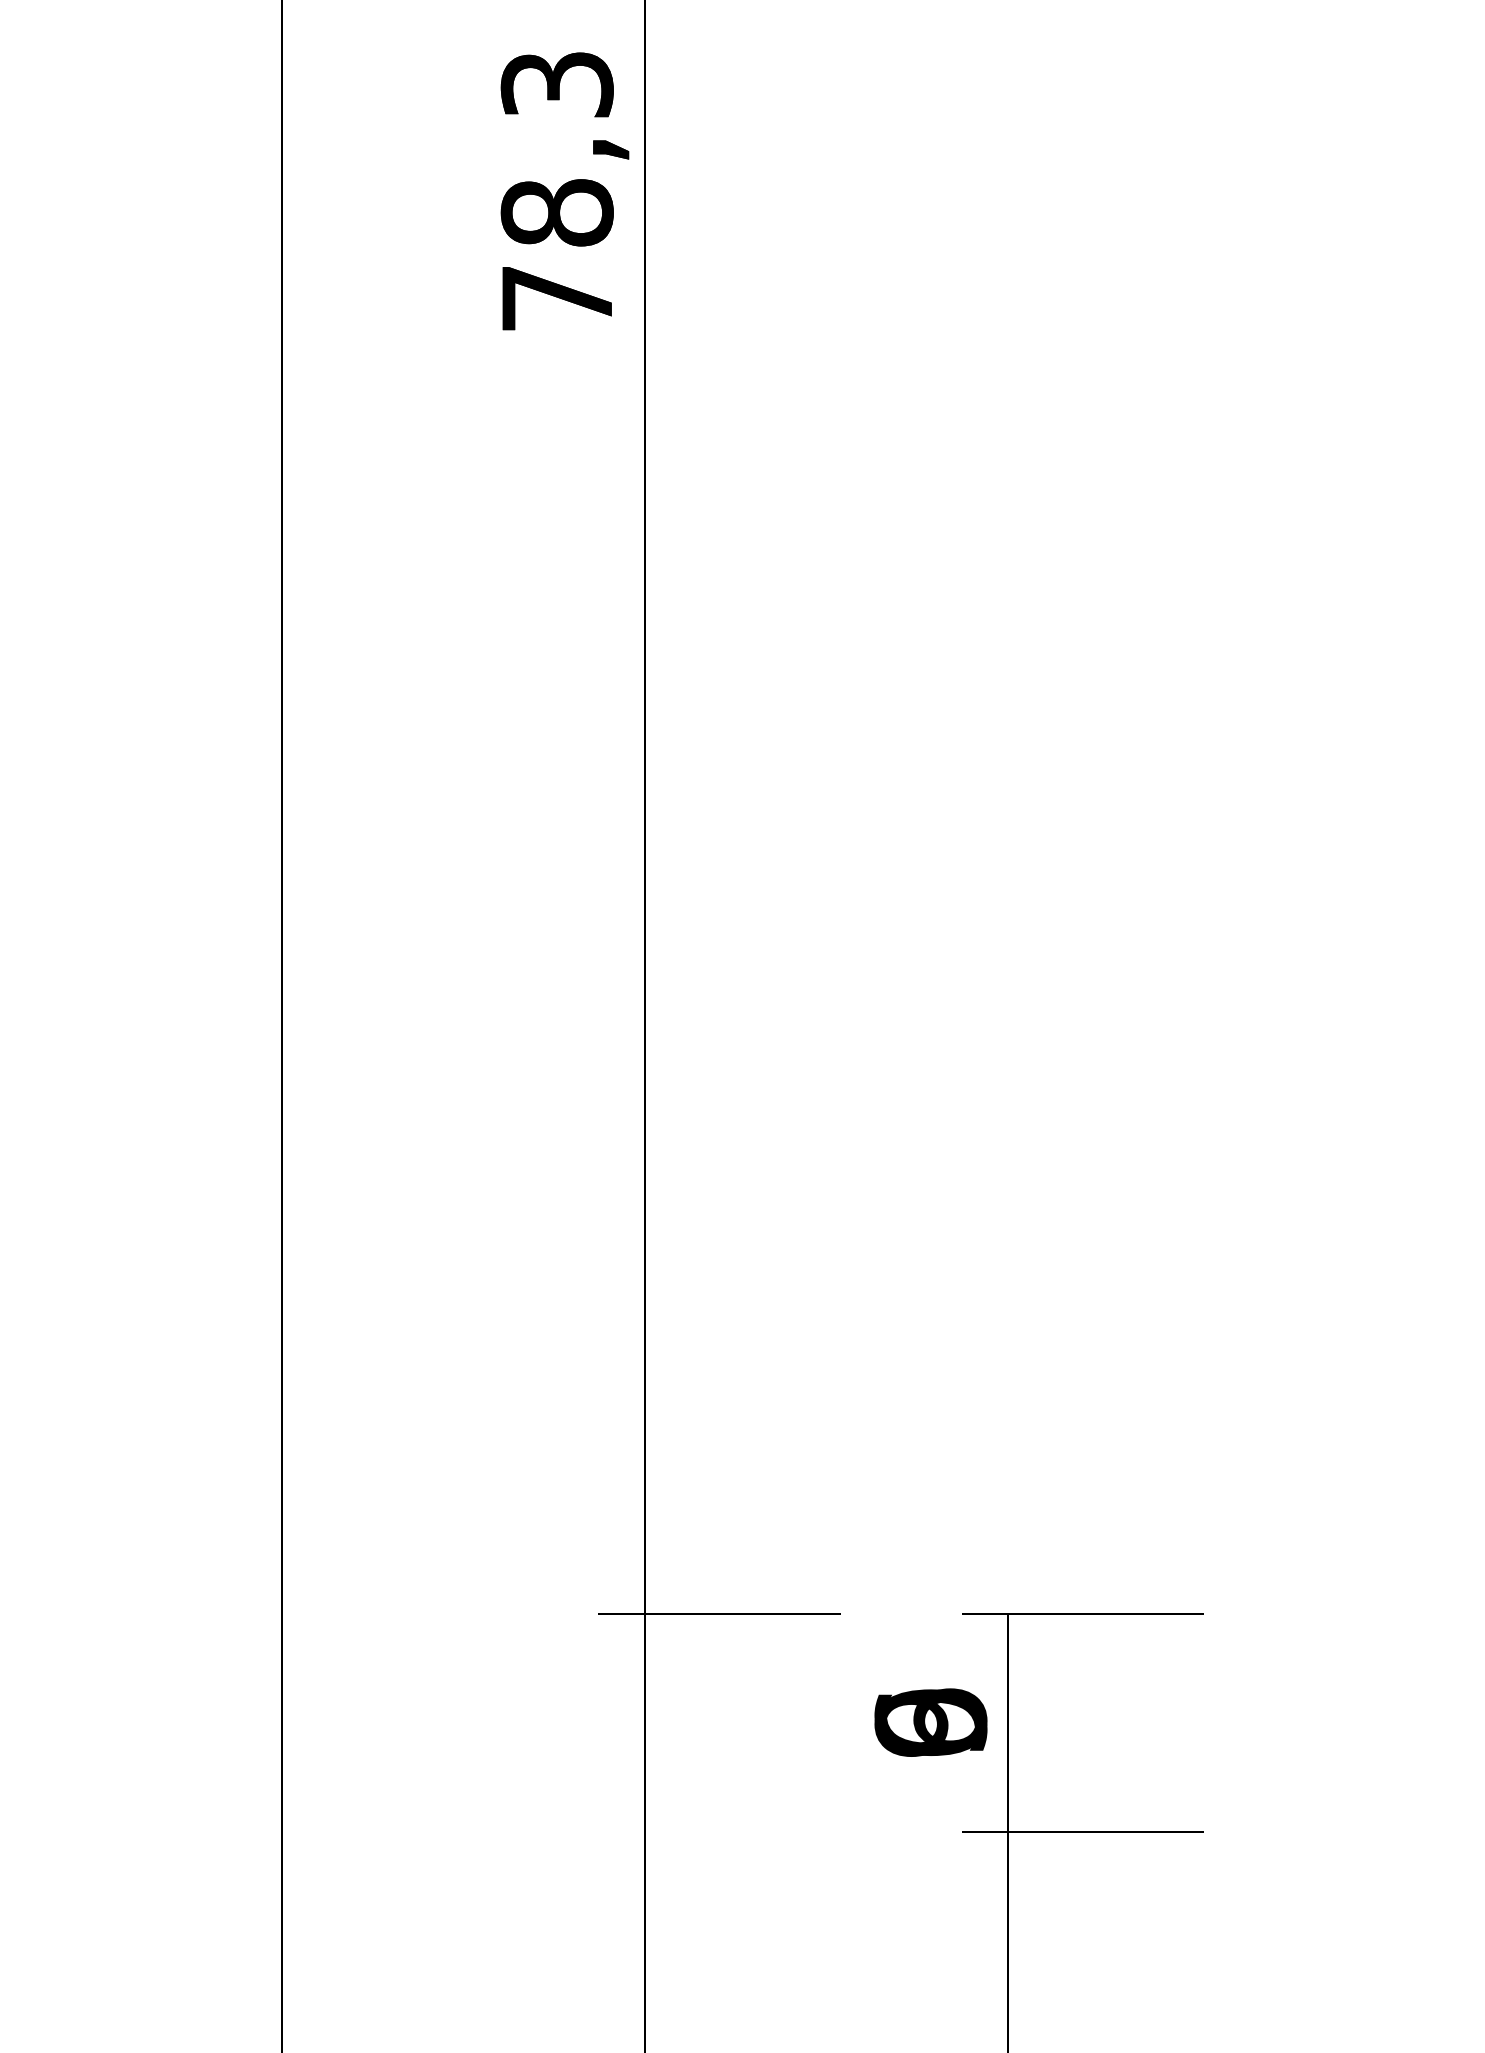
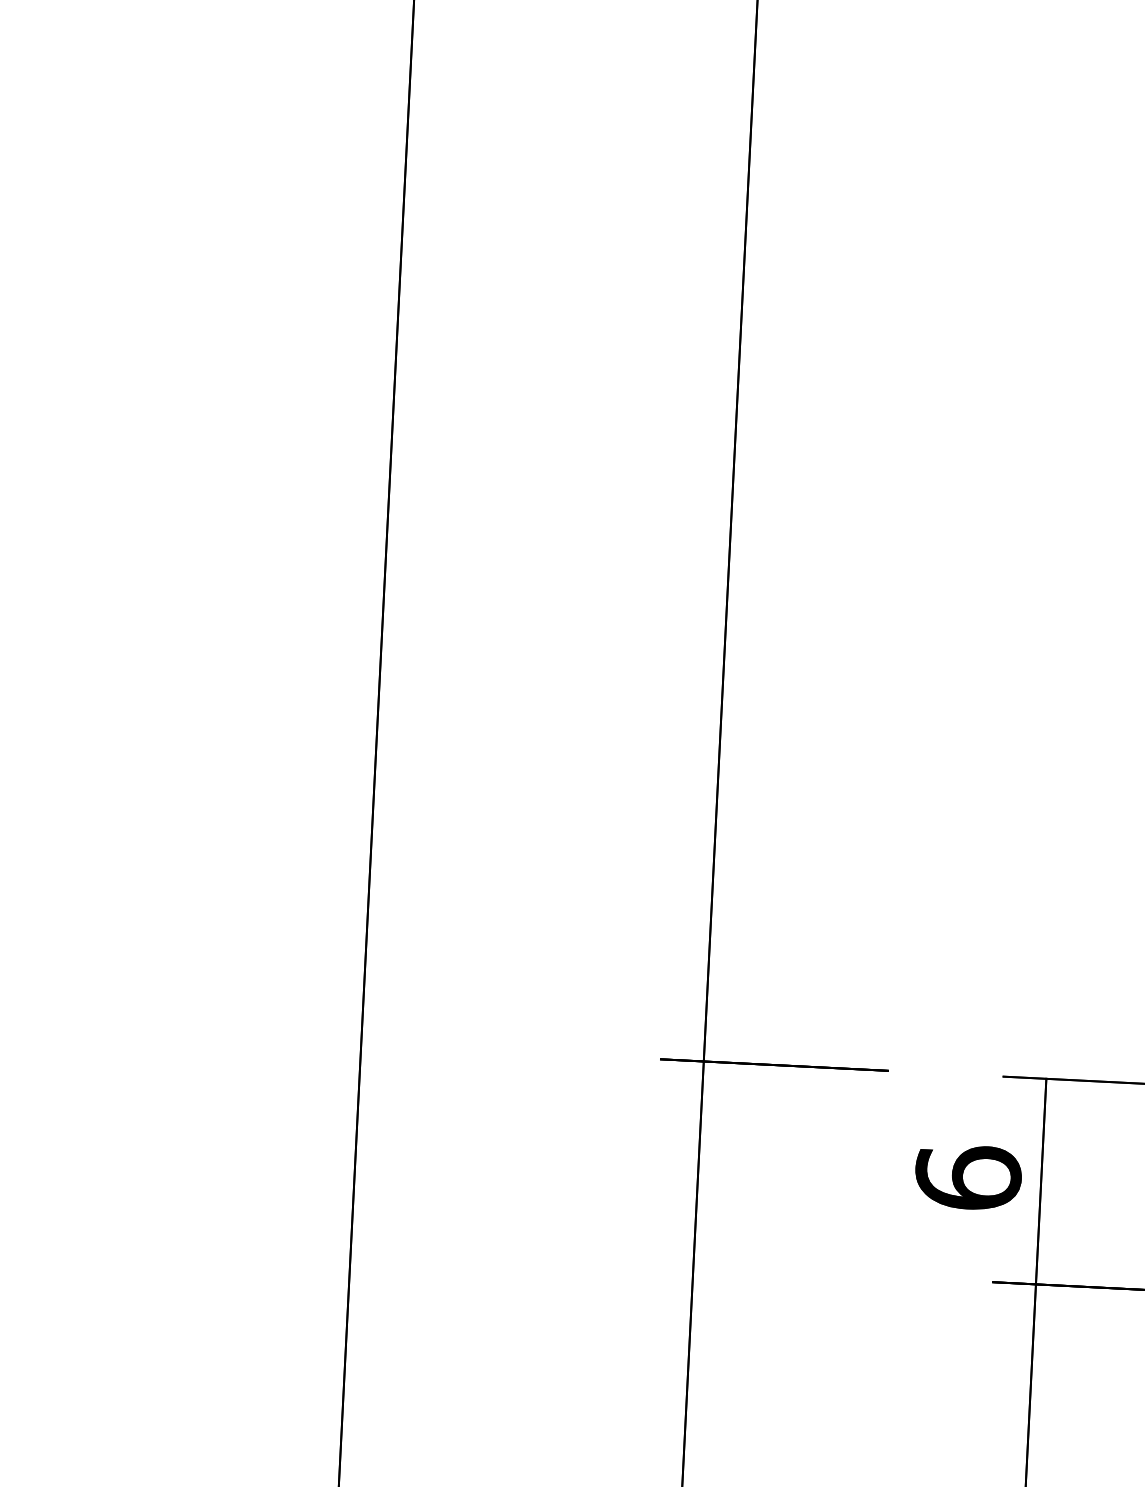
text: (930, 1722) -> (967, 1177), 9 -> 6

